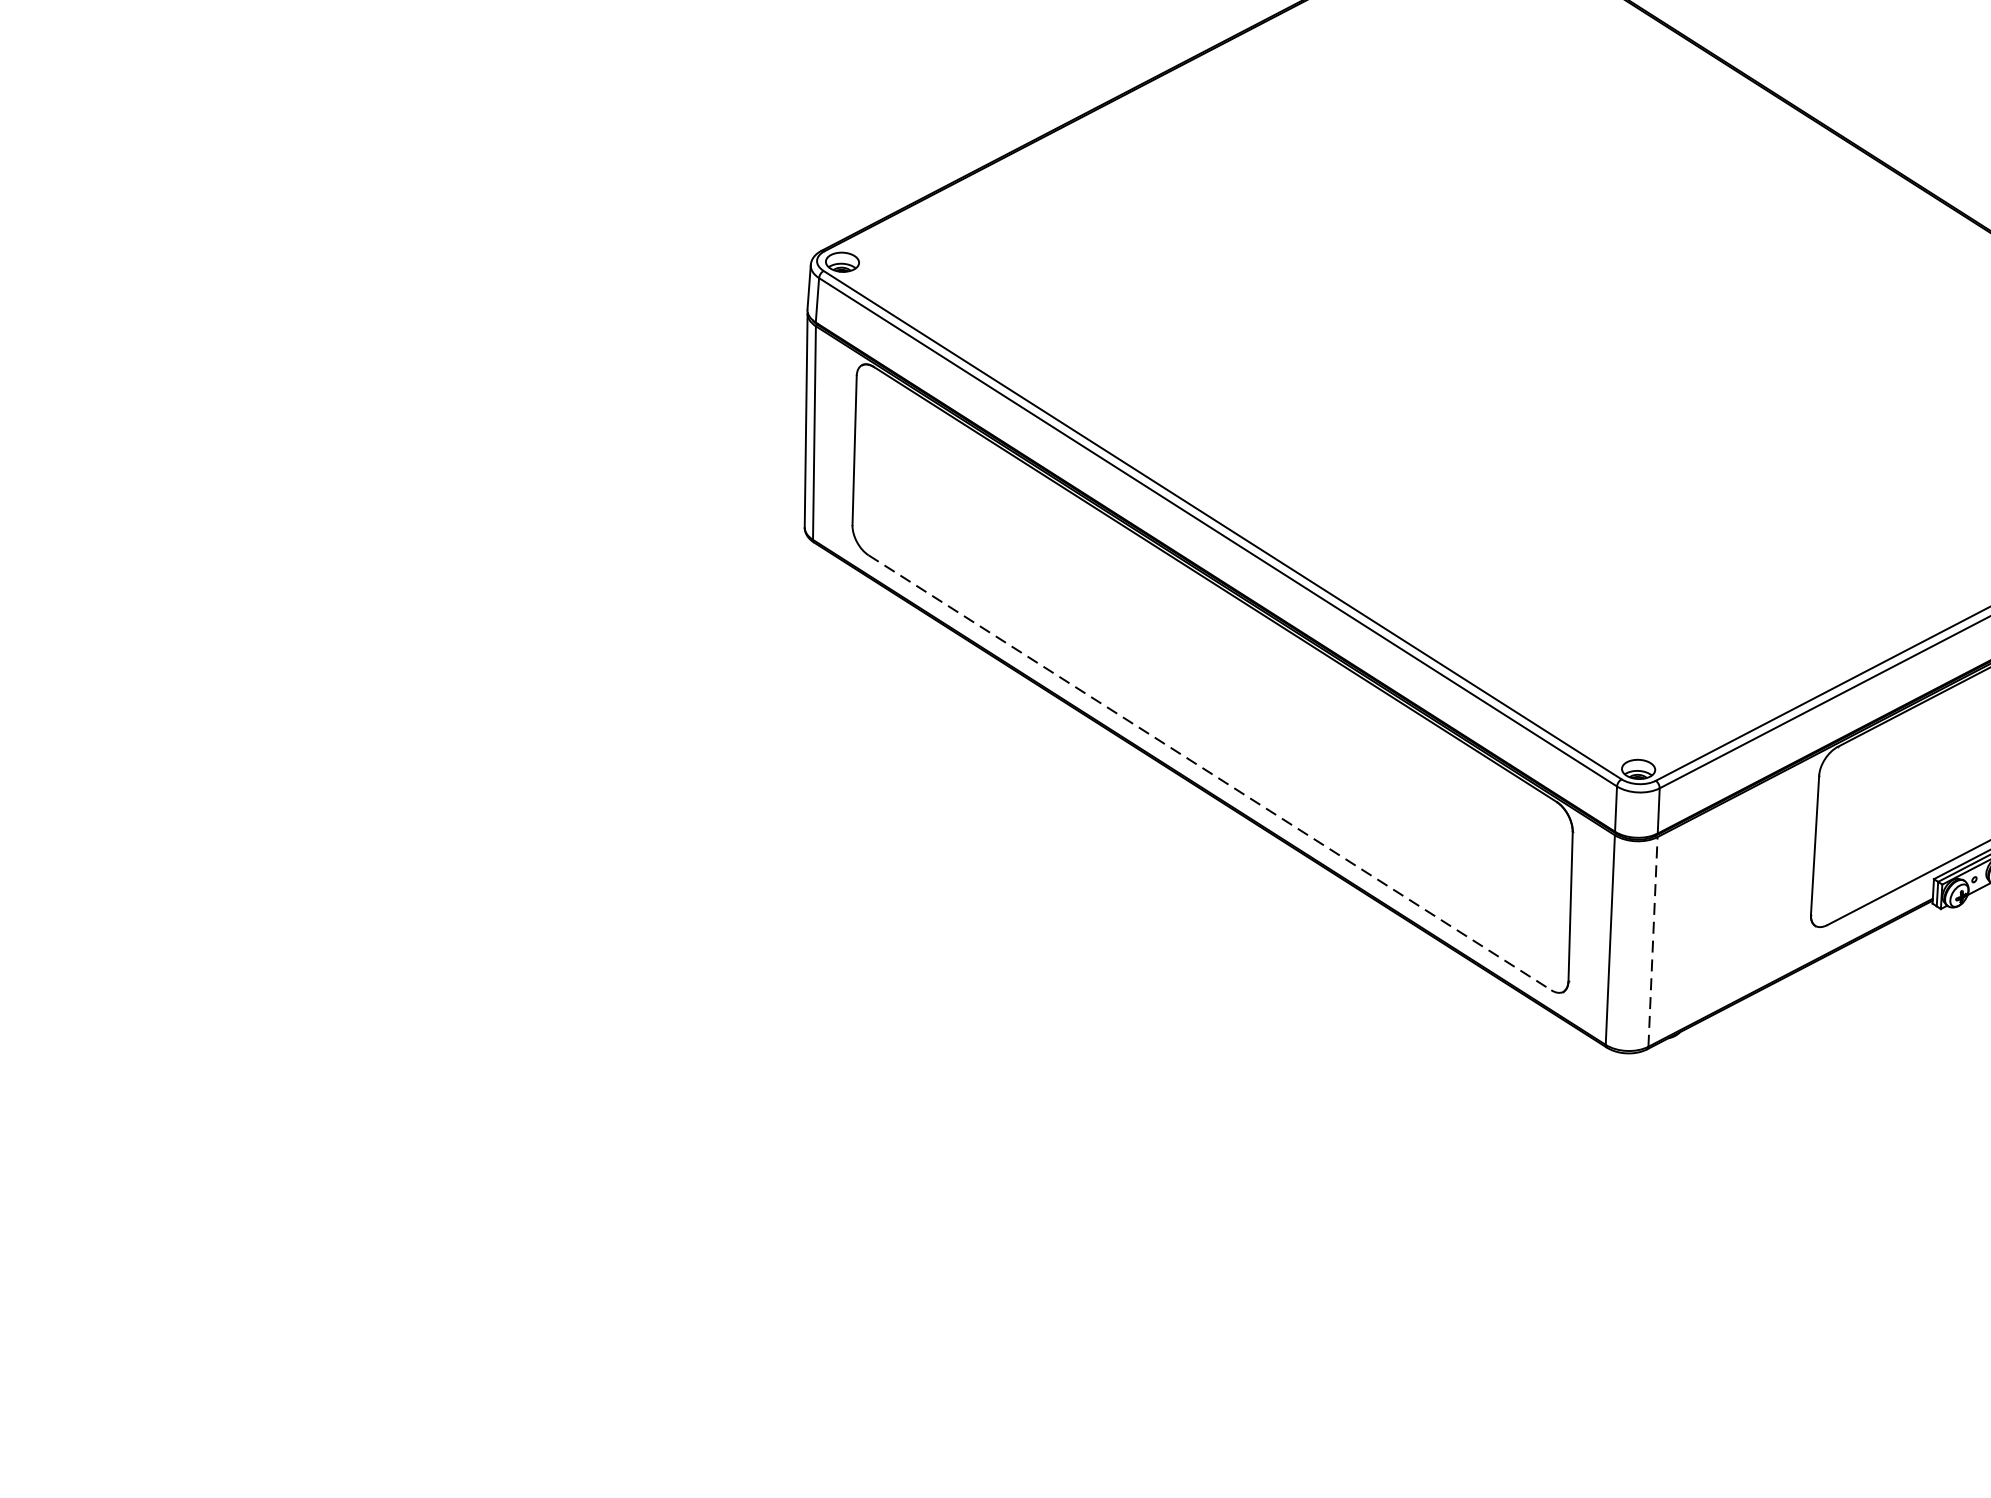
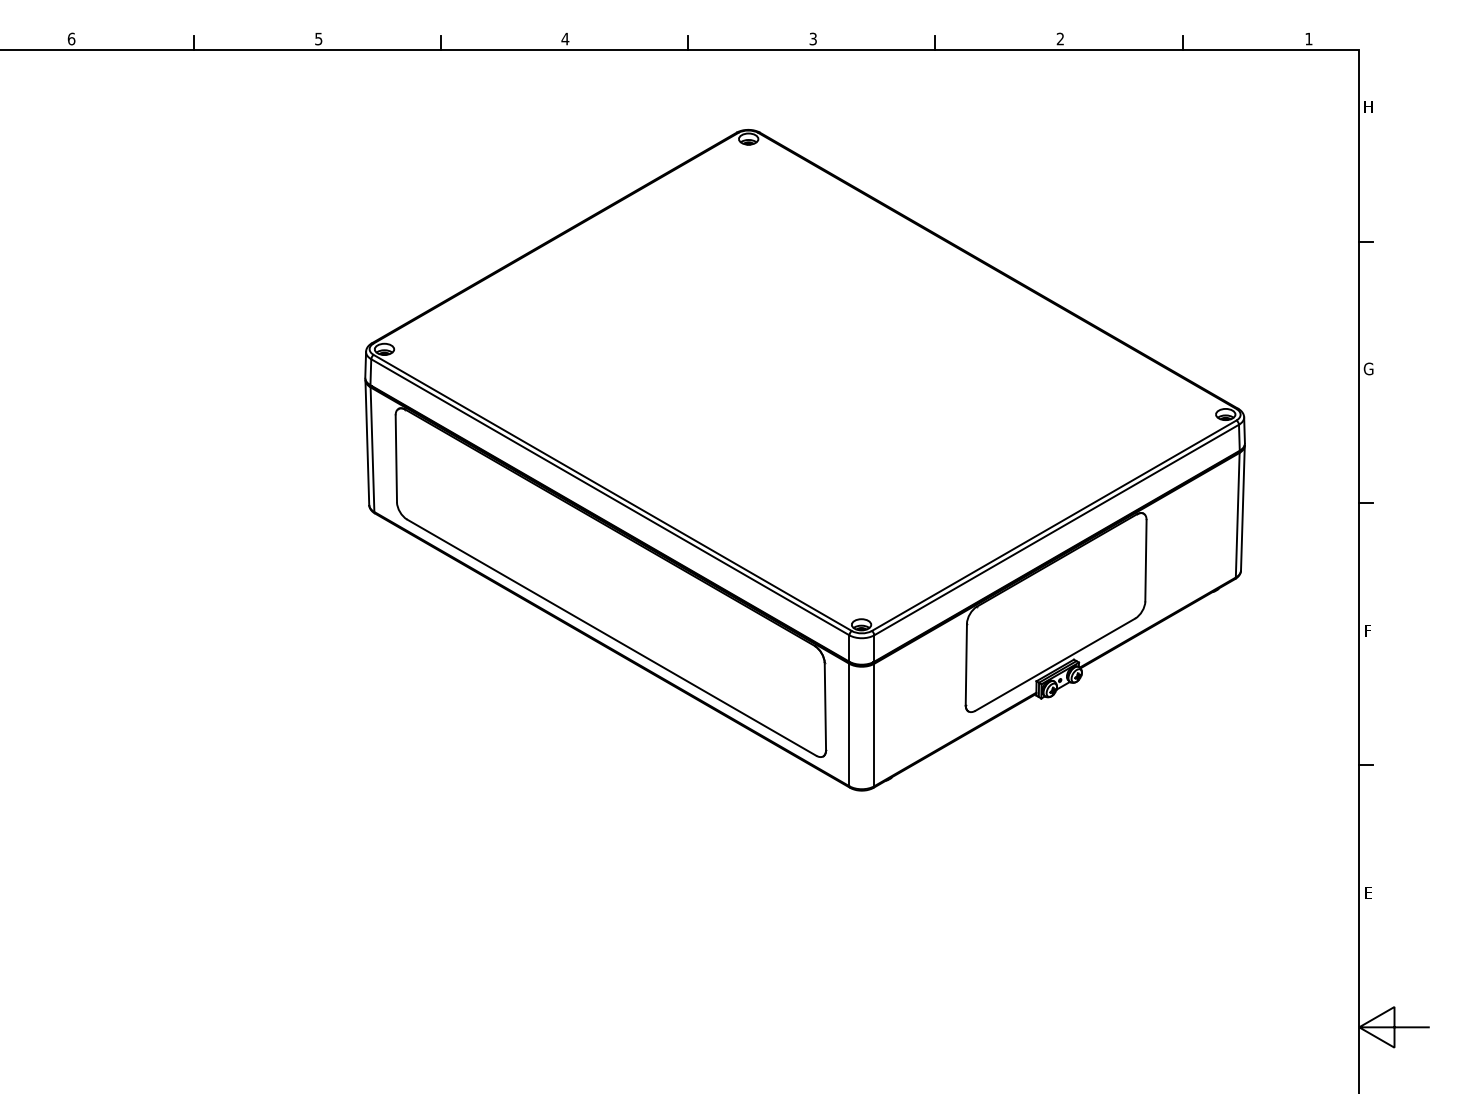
line: (1211, 772) -> (612, 637), dashed -> solid
line: (1653, 941) -> (874, 724), dashed -> solid

